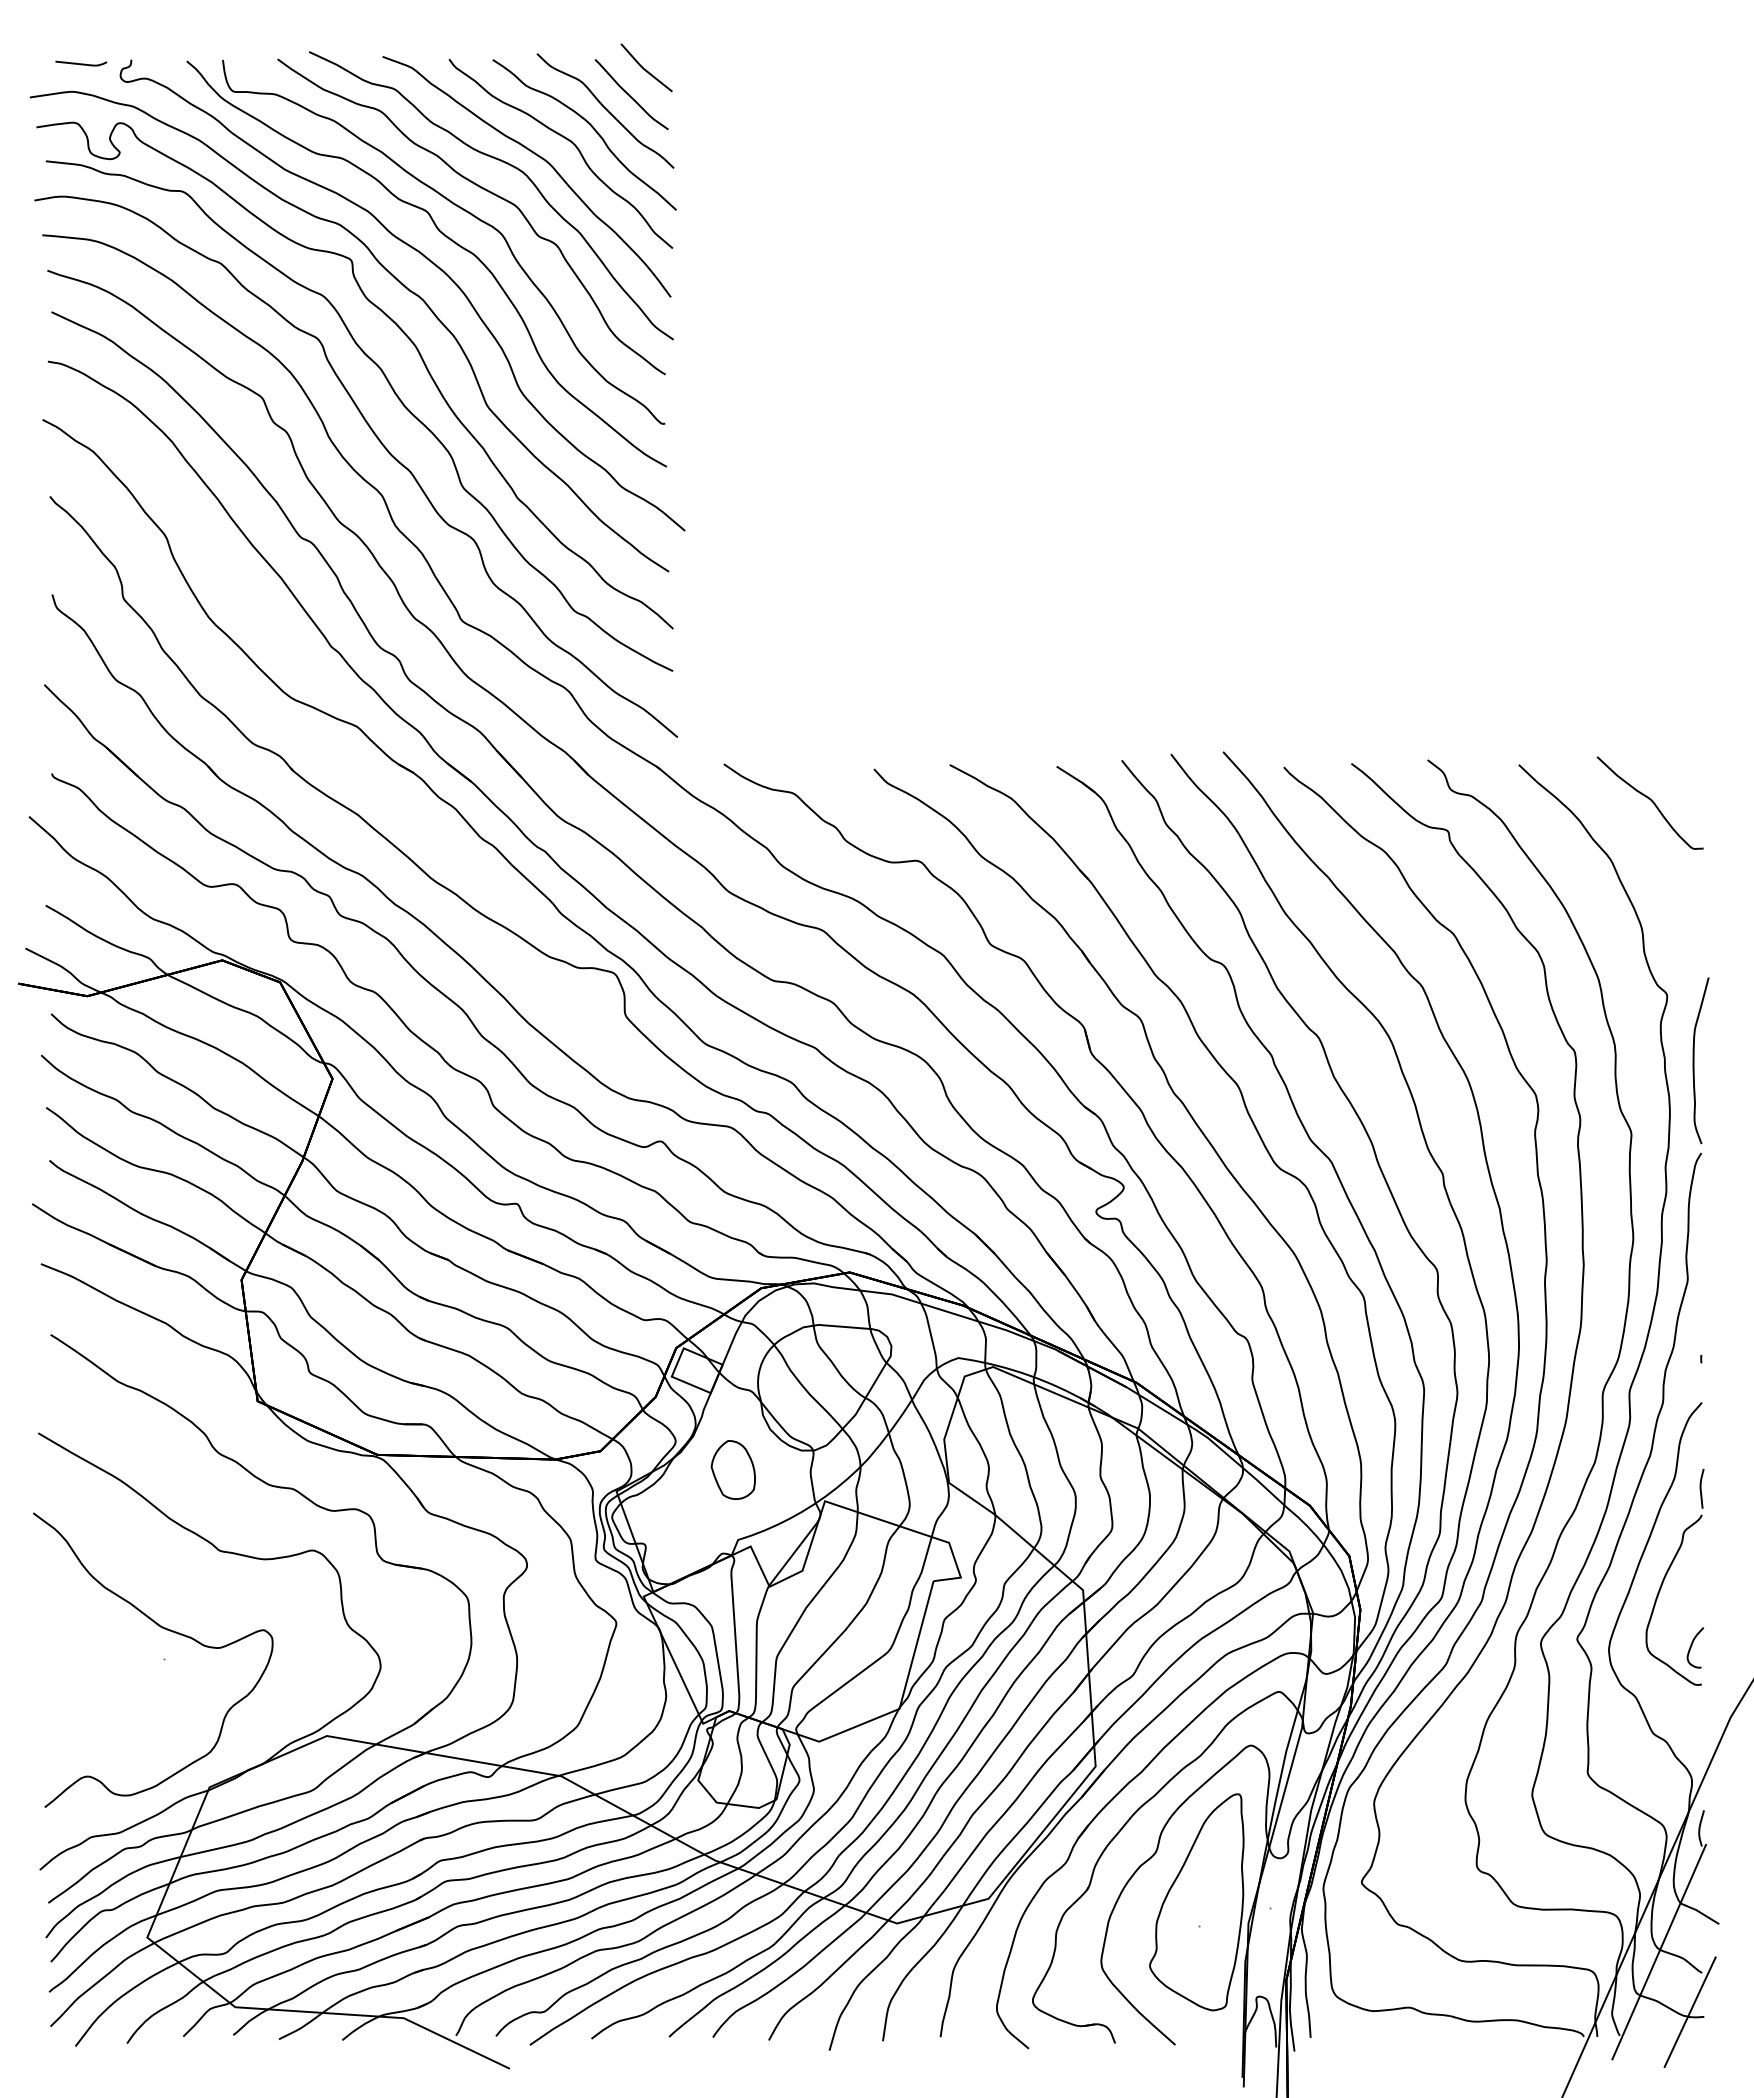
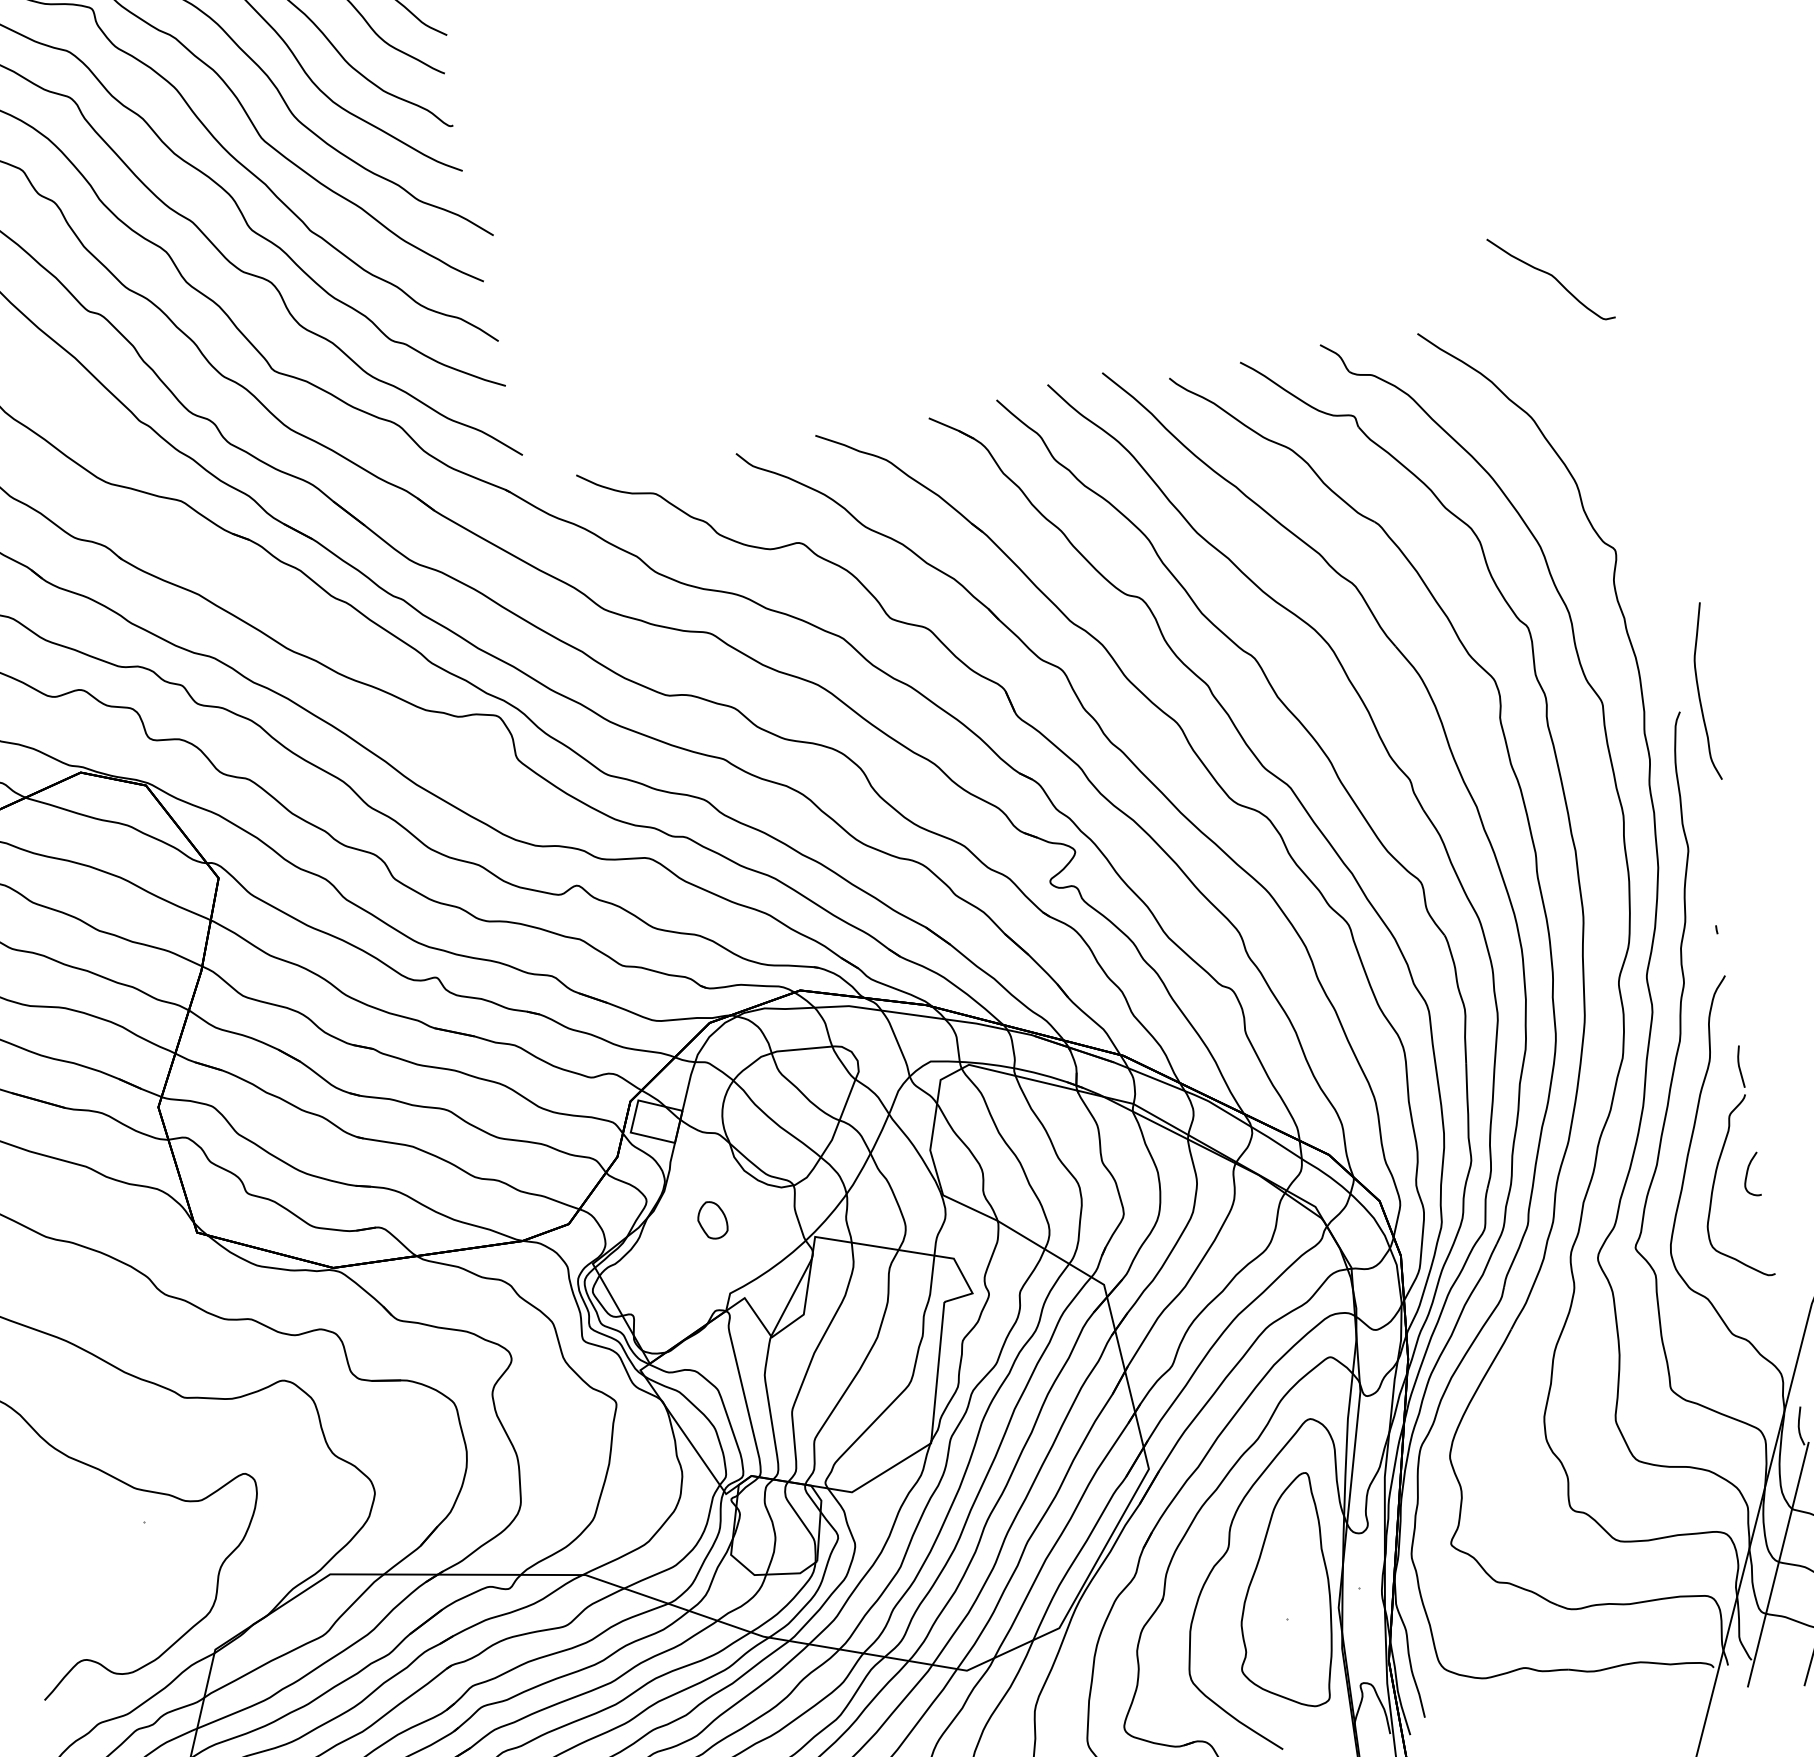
curve: (1650, 800) -> (1550, 275), moved
curve: (1694, 1060) -> (1699, 692), moved
part: (732, 1469) -> (711, 1219), size x0.6
curve: (1692, 1645) -> (1748, 1172), moved

